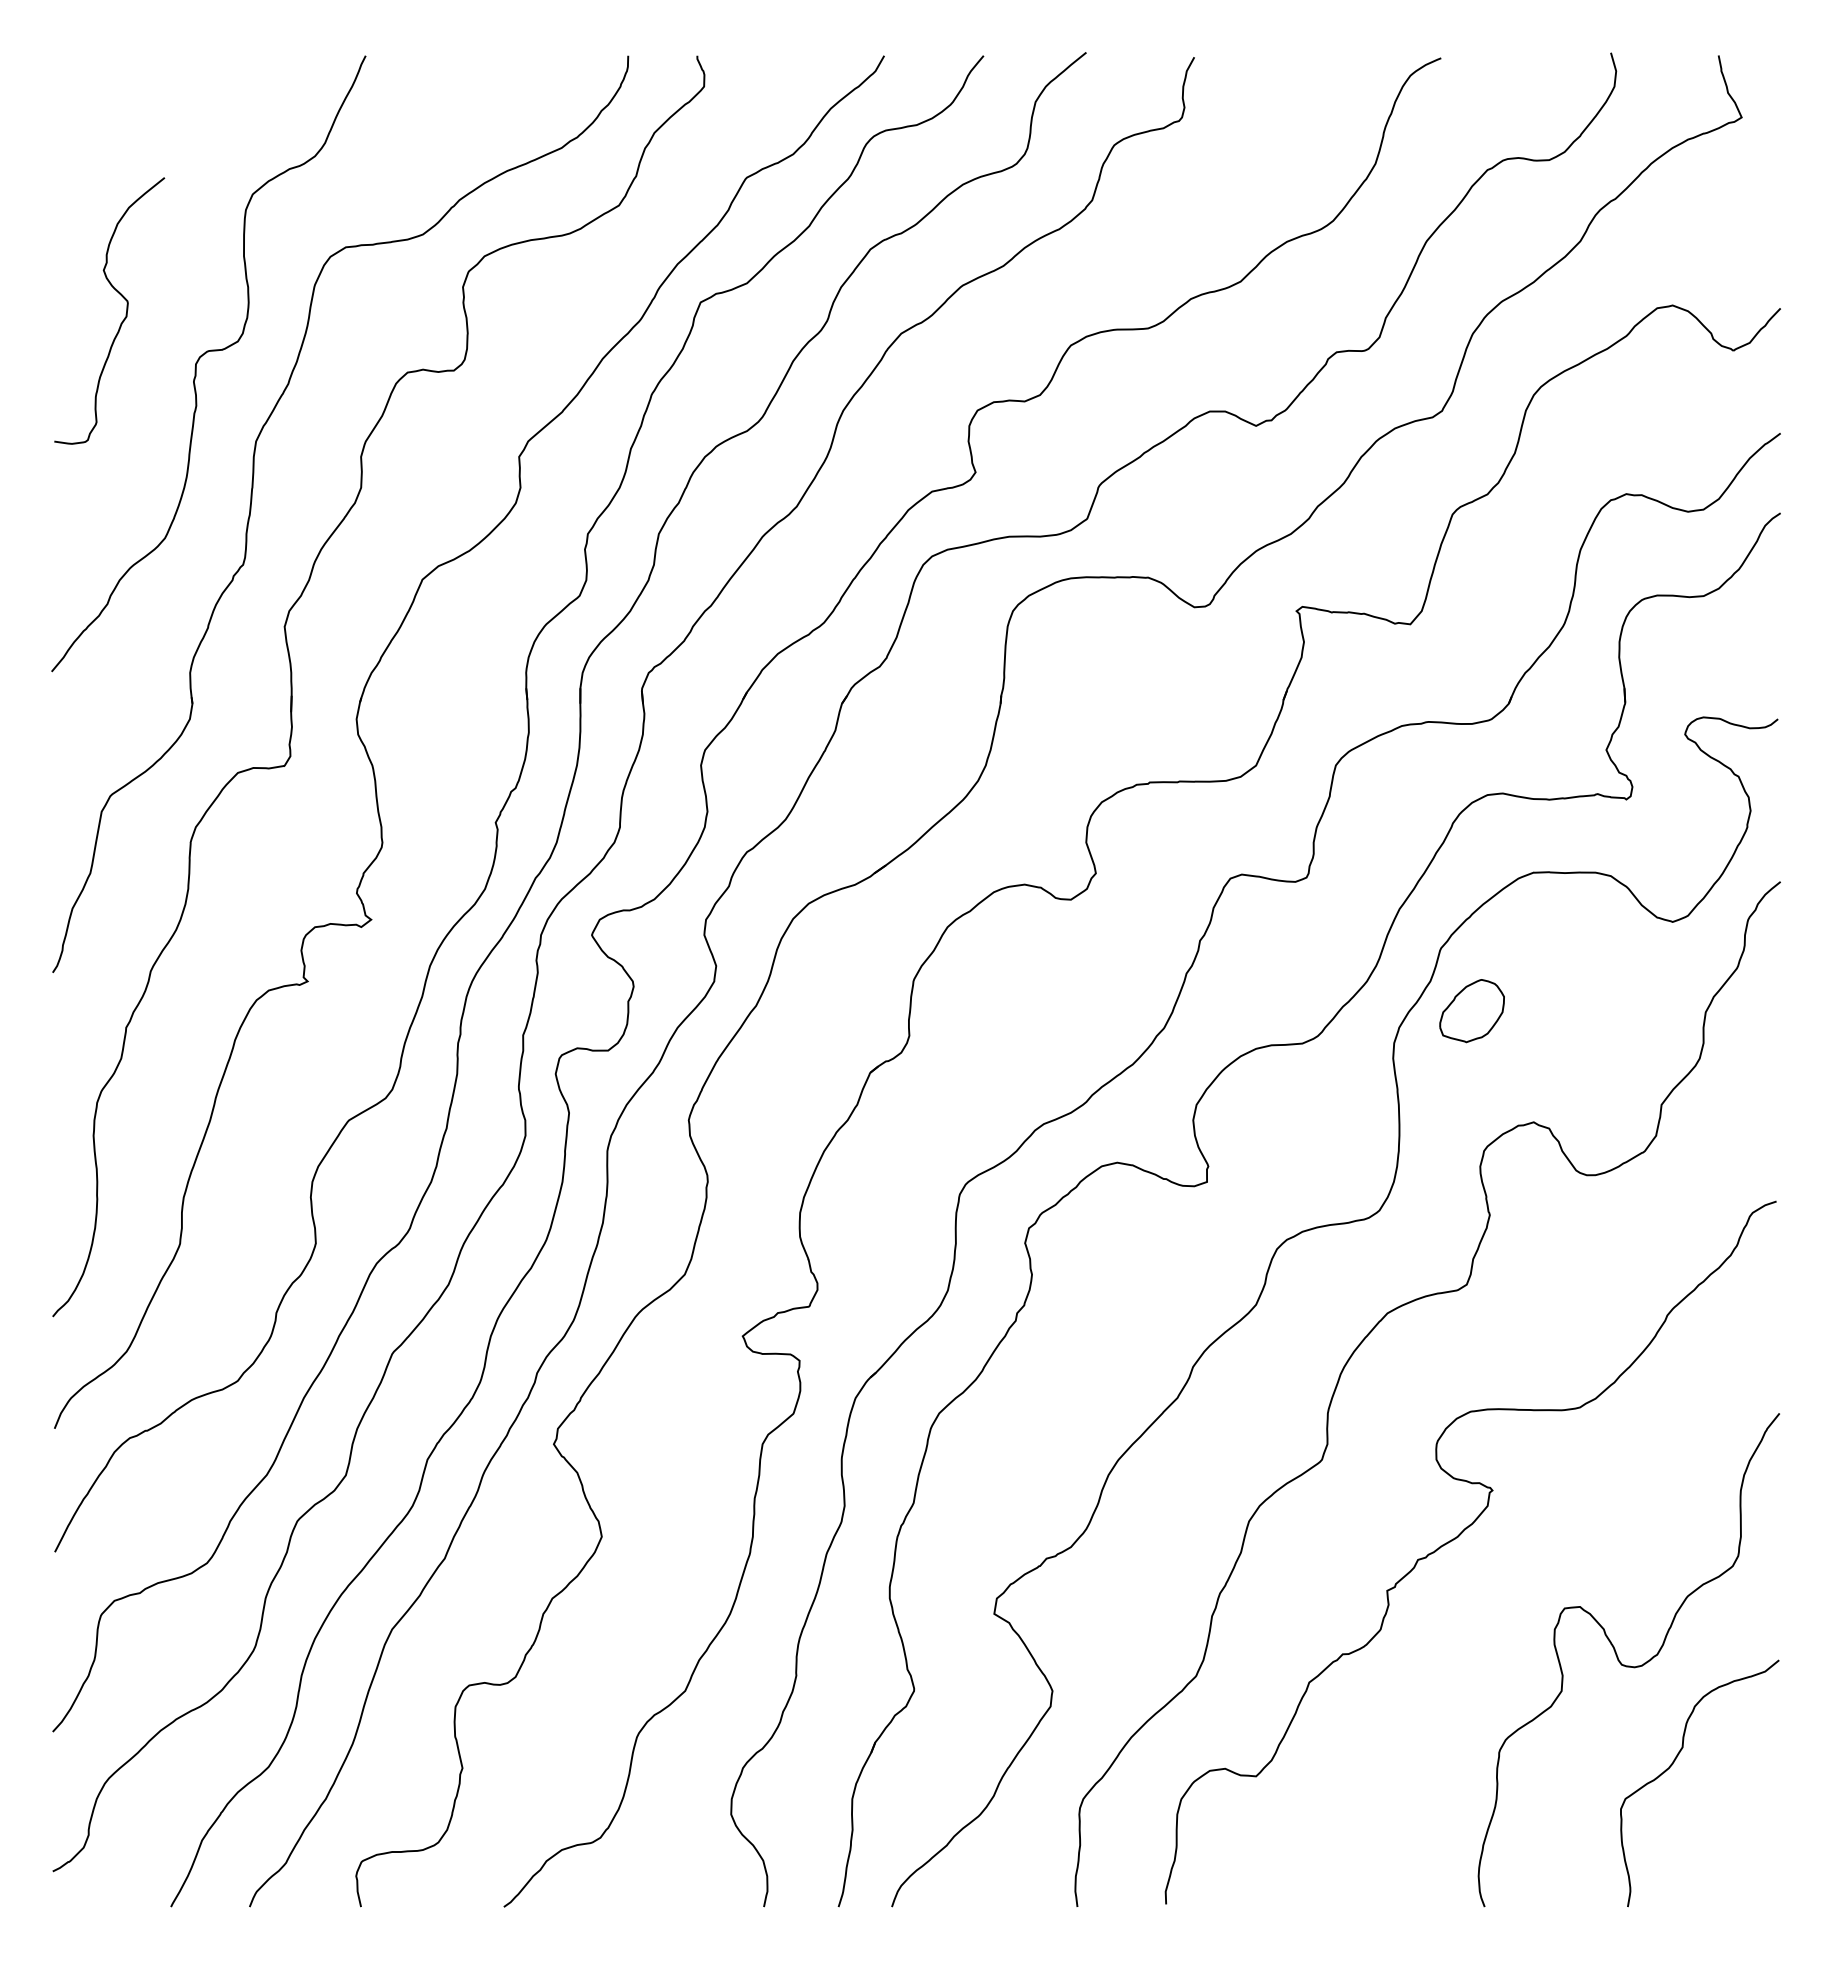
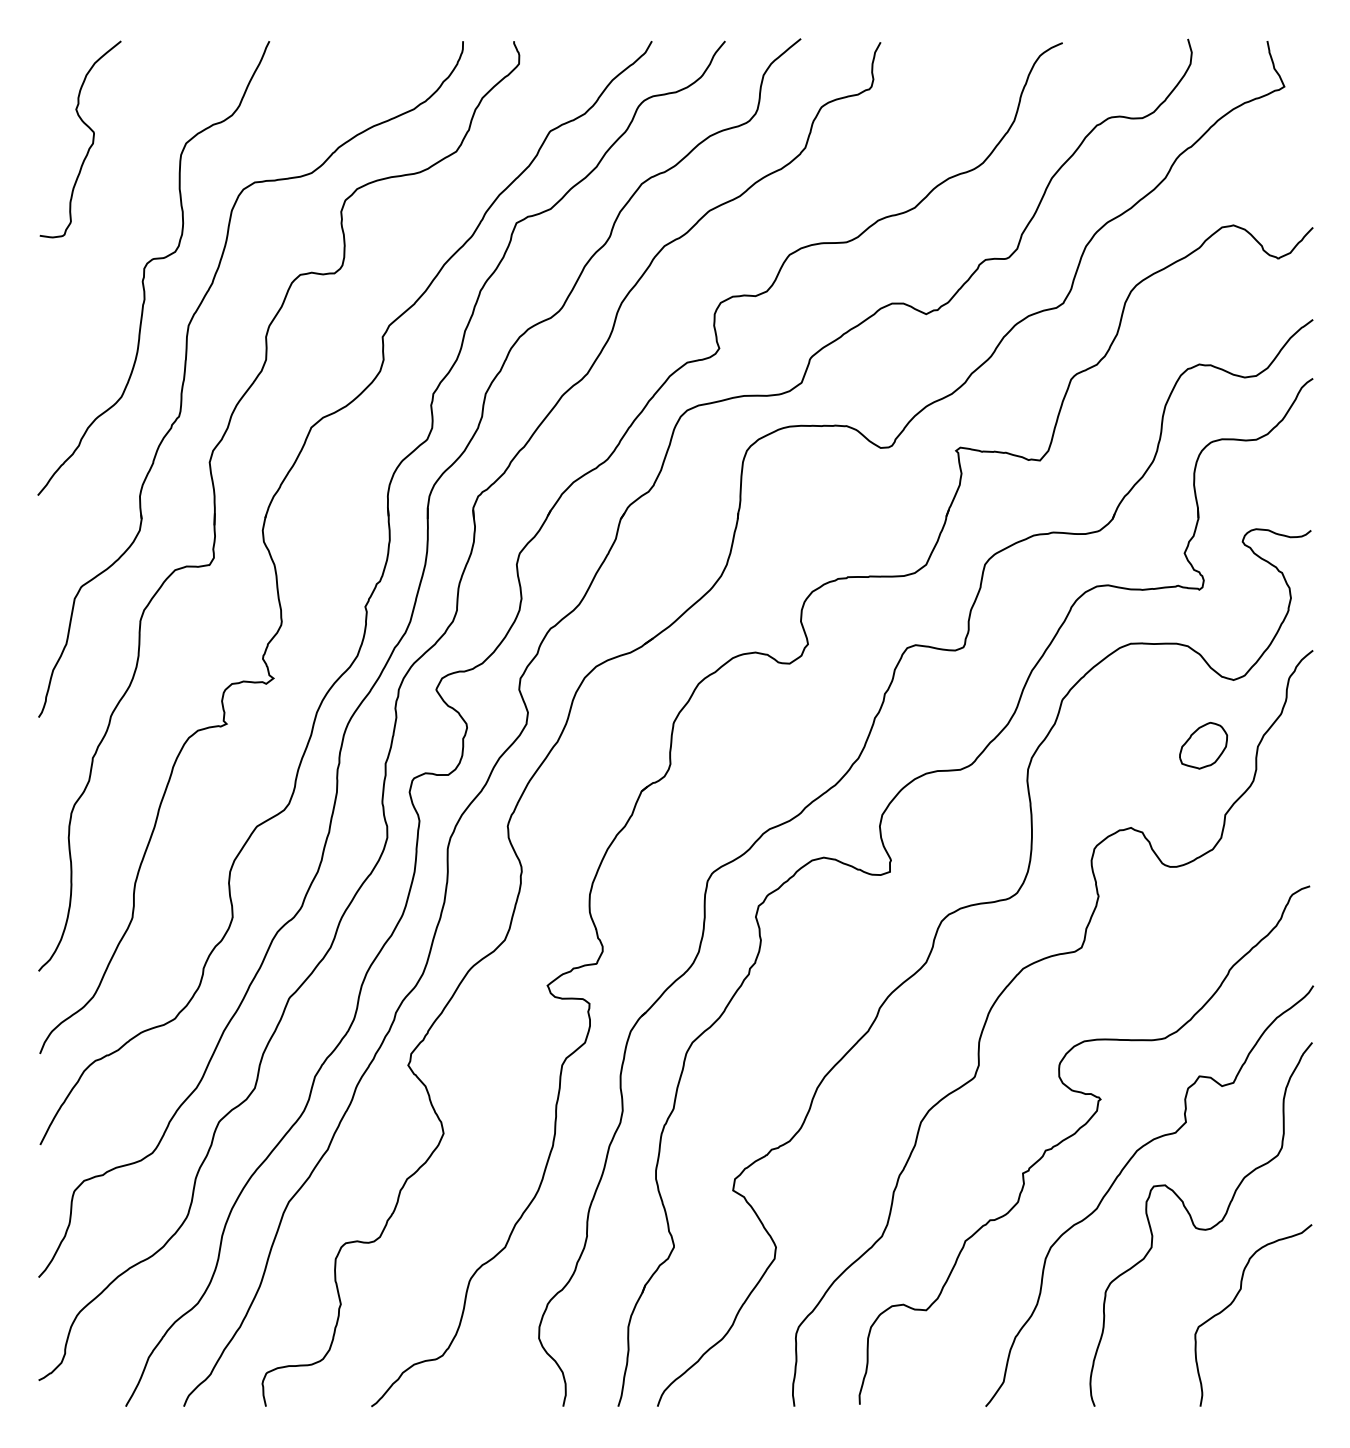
curve: (122, 320) -> (90, 146), moved
part: (1471, 1011) -> (1203, 746), moved
curve: (1519, 1592) -> (1120, 1174), added

